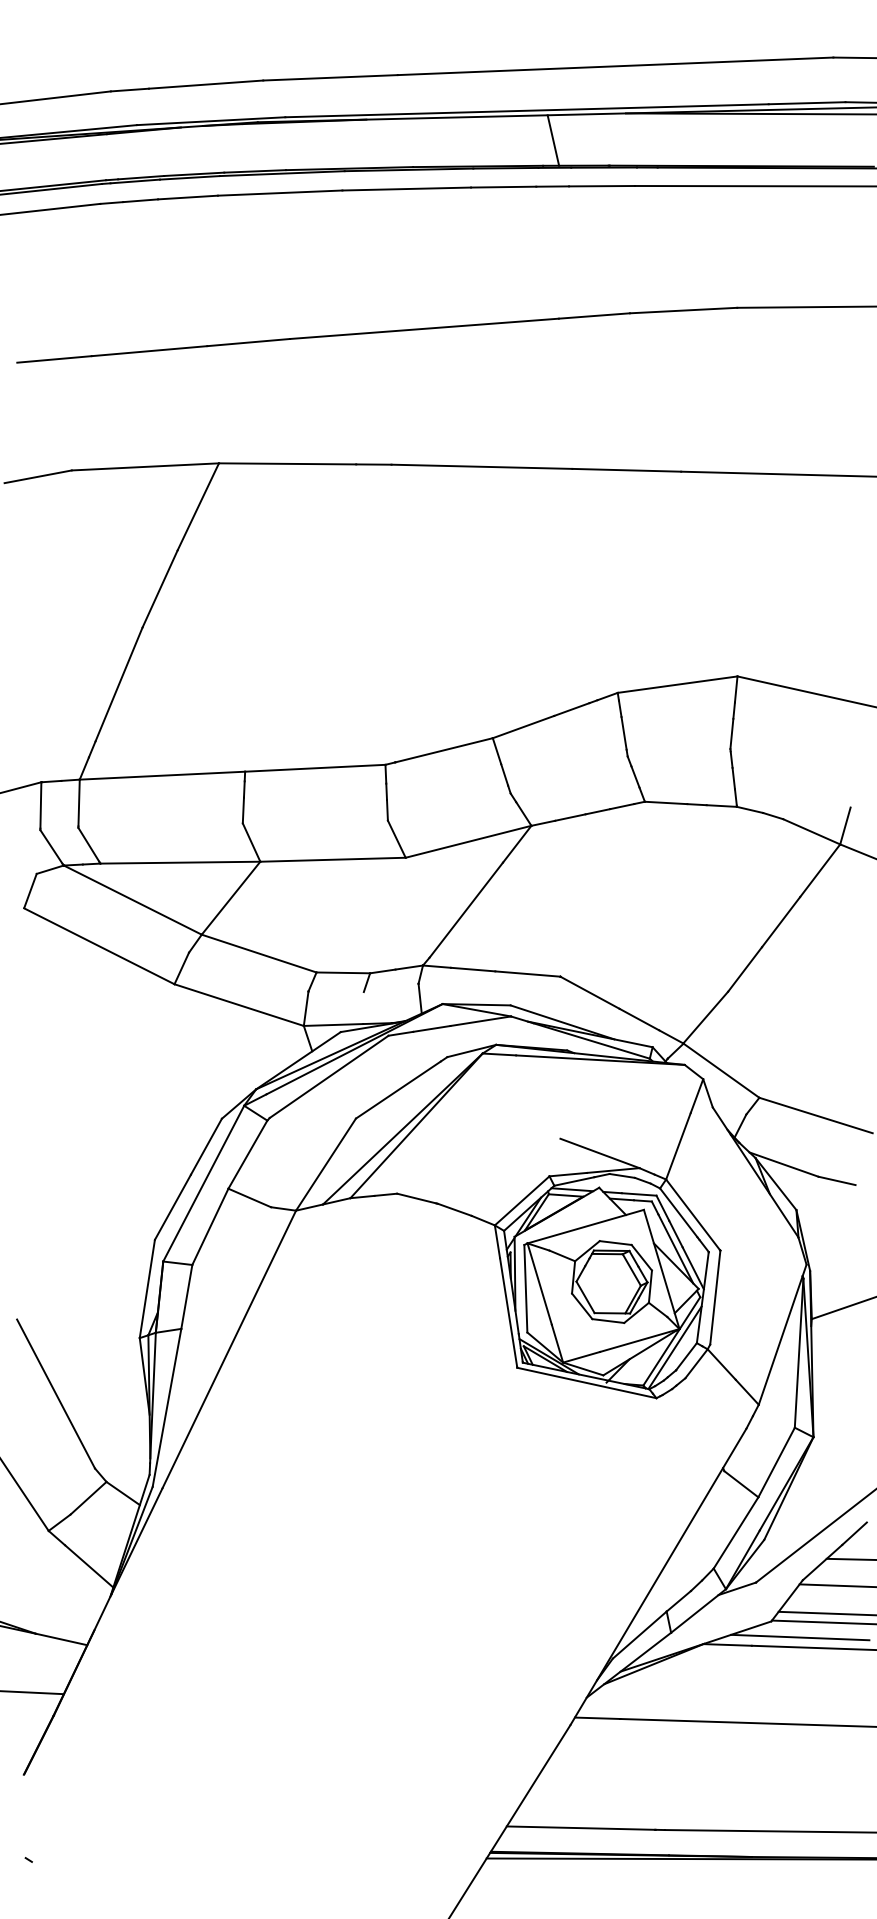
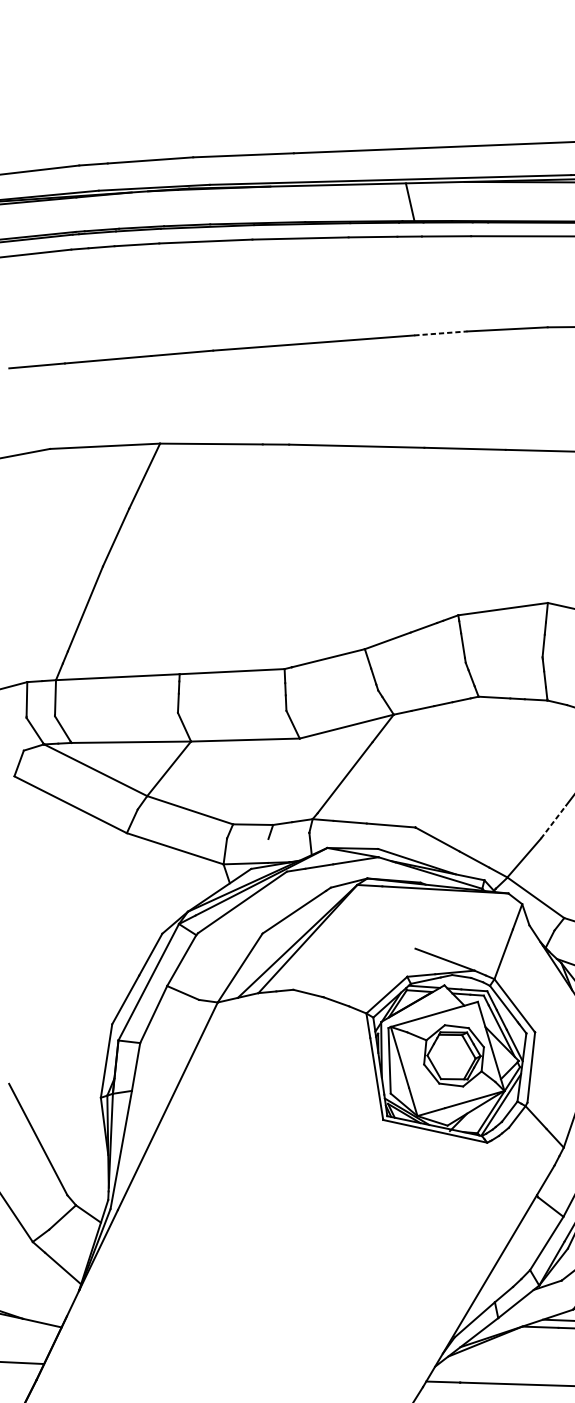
line: (594, 316) -> (440, 333), solid -> dashed
line: (745, 969) -> (553, 822), solid -> dashed

